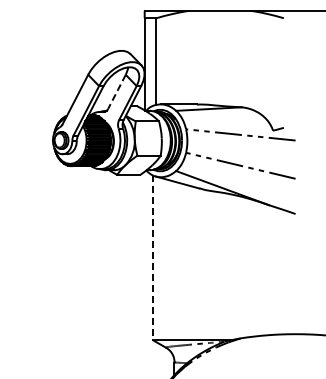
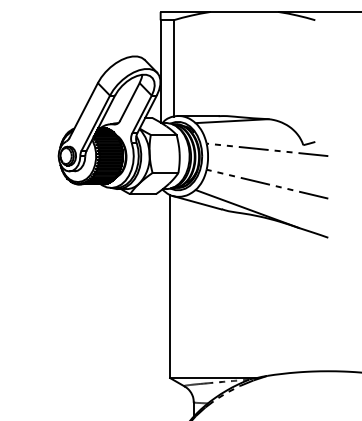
line: (116, 92) -> (129, 102), dashed -> solid
line: (153, 258) -> (170, 287), dashed -> solid

